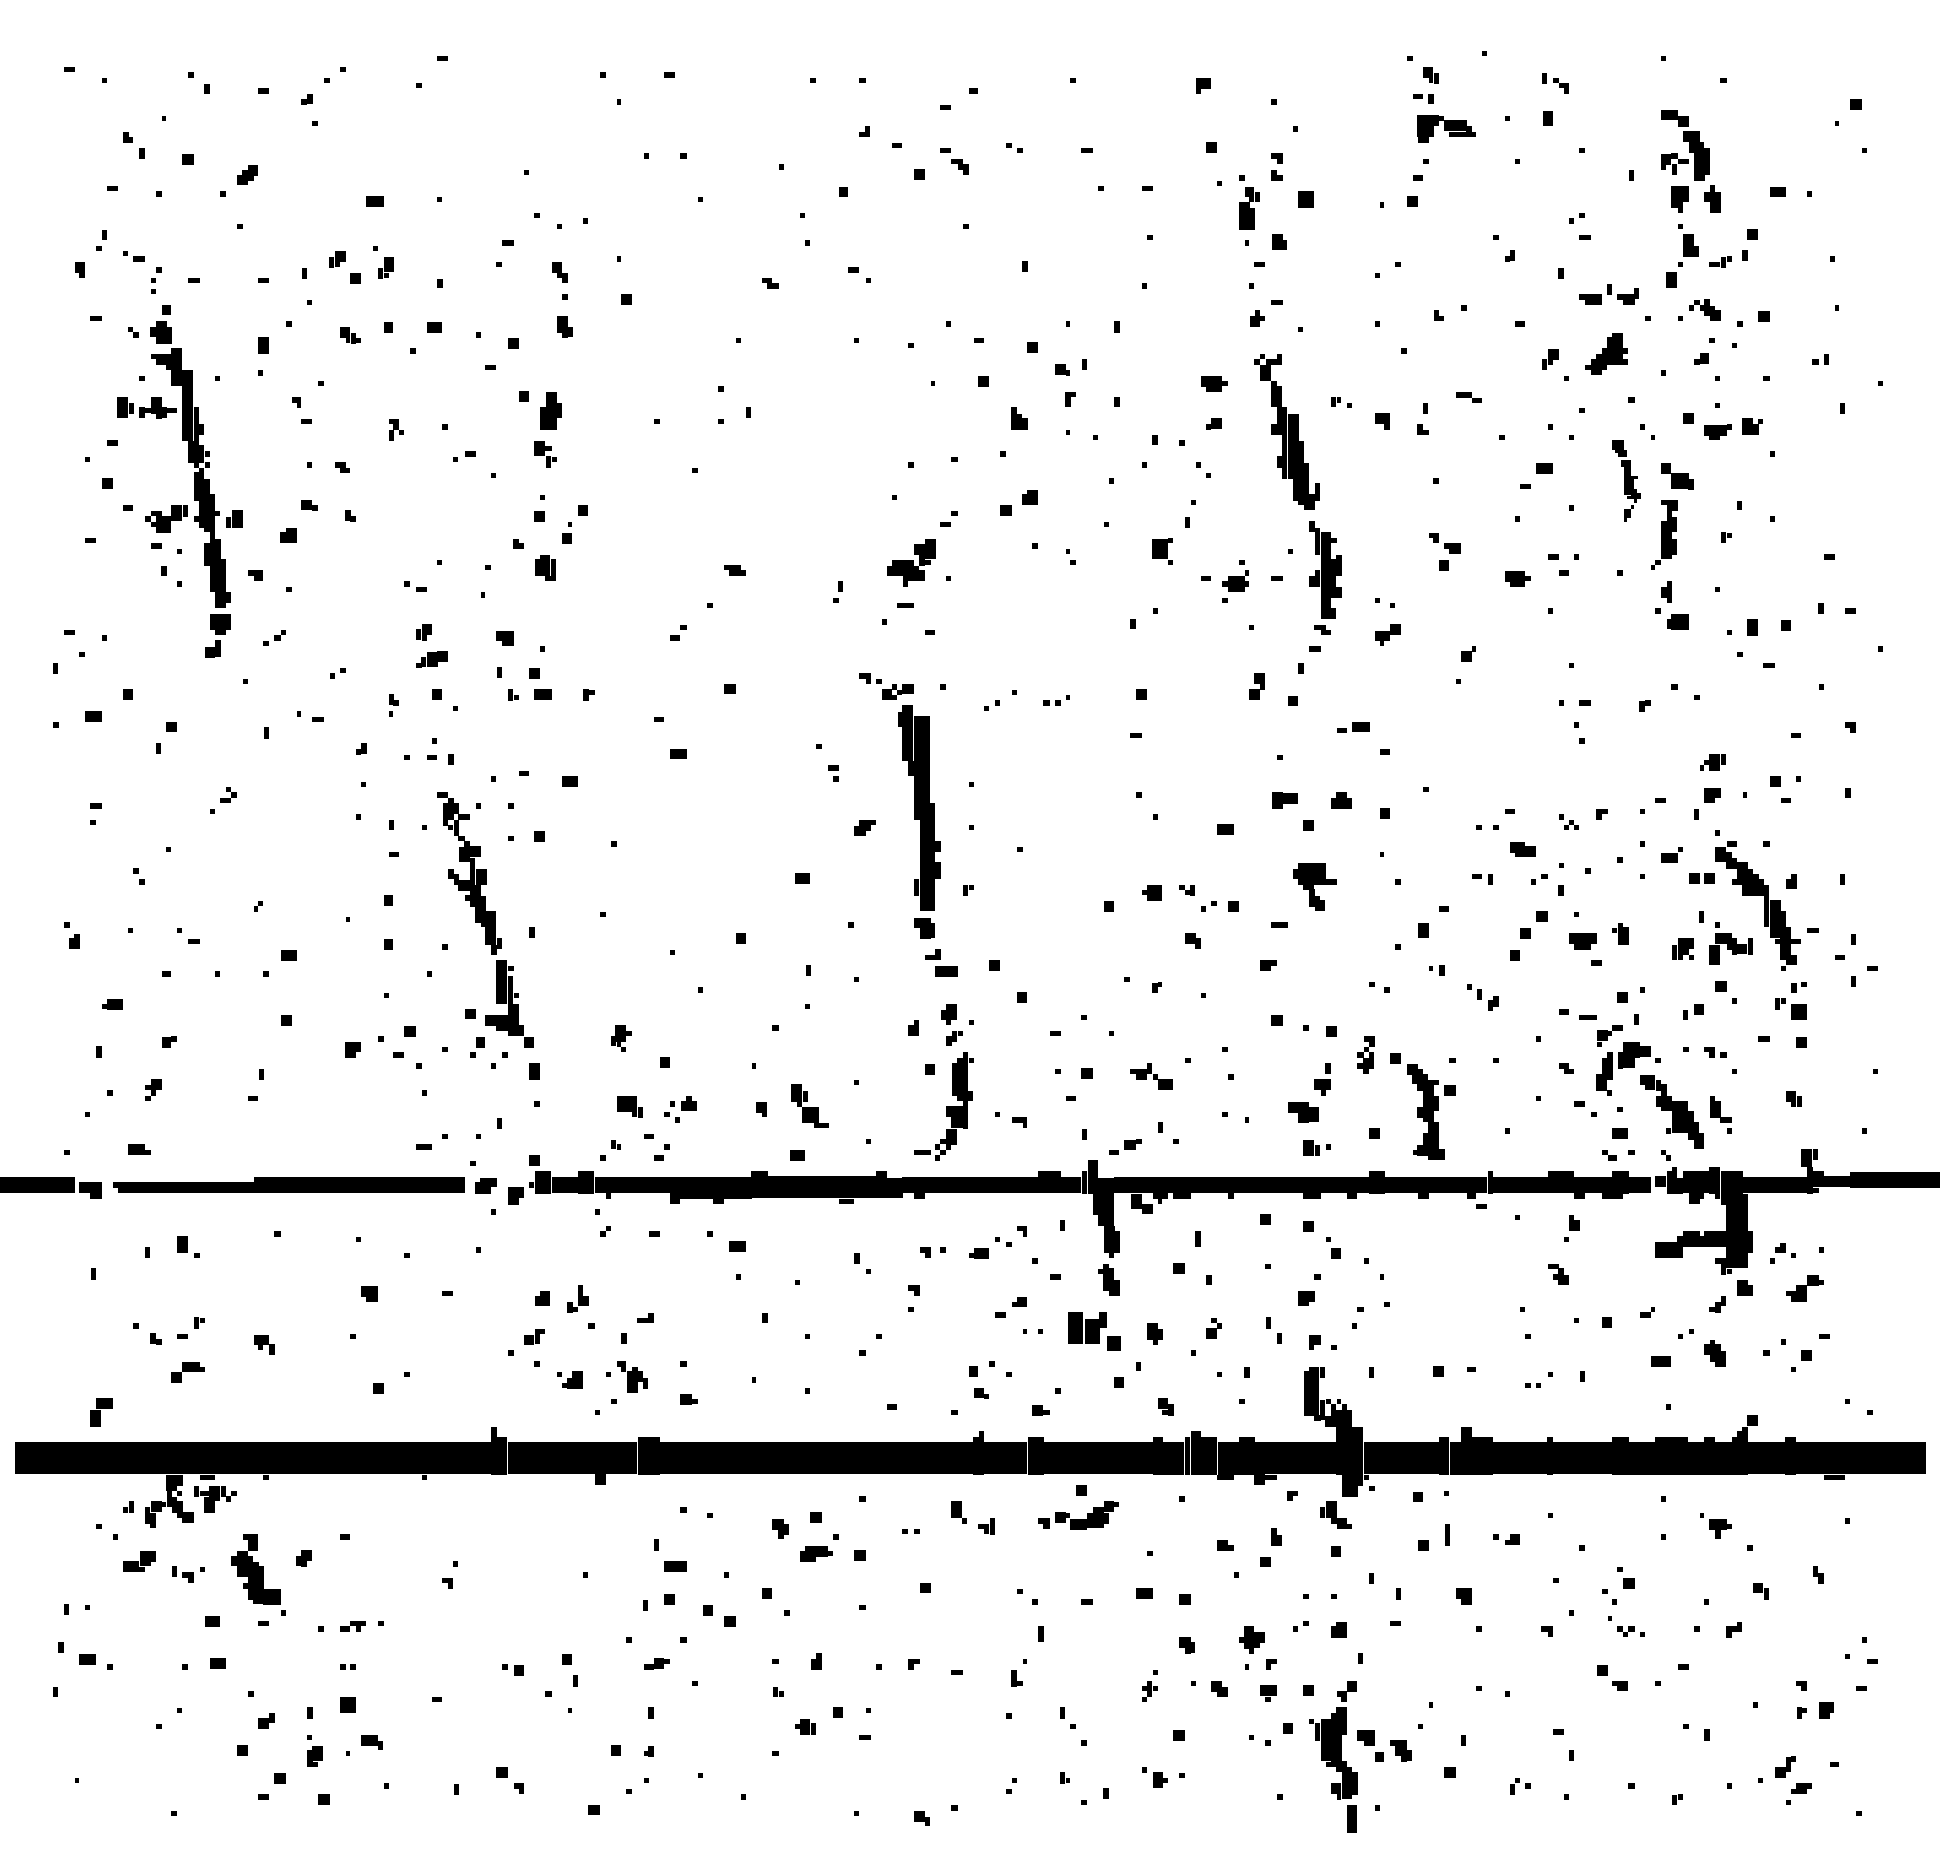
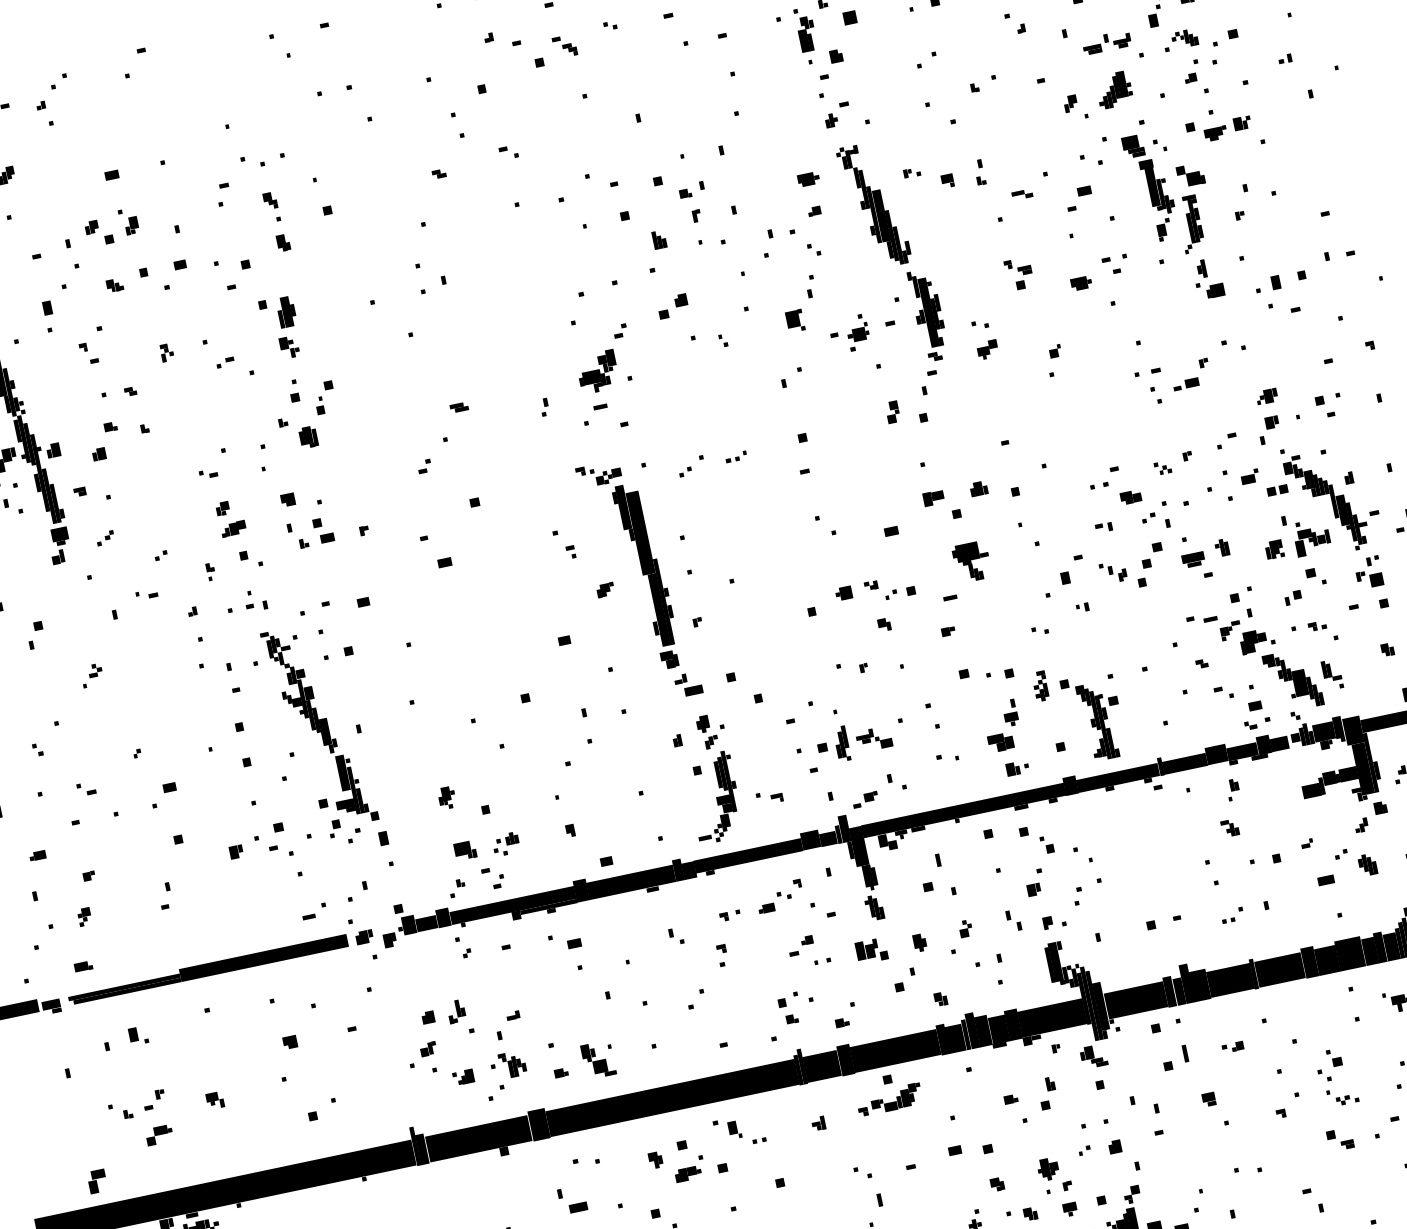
part: (1468, 397) -> (1022, 194), moved
part: (1625, 480) -> (1150, 187), size x1.67
part: (1353, 727) -> (1186, 384), moved
part: (1482, 997) -> (1113, 572), moved
part: (1604, 1073) -> (841, 743), moved
part: (809, 1105) -> (597, 1059), moved
part: (1094, 1330) -> (871, 950), size x0.71
part: (958, 1512) -> (734, 1130), moved

